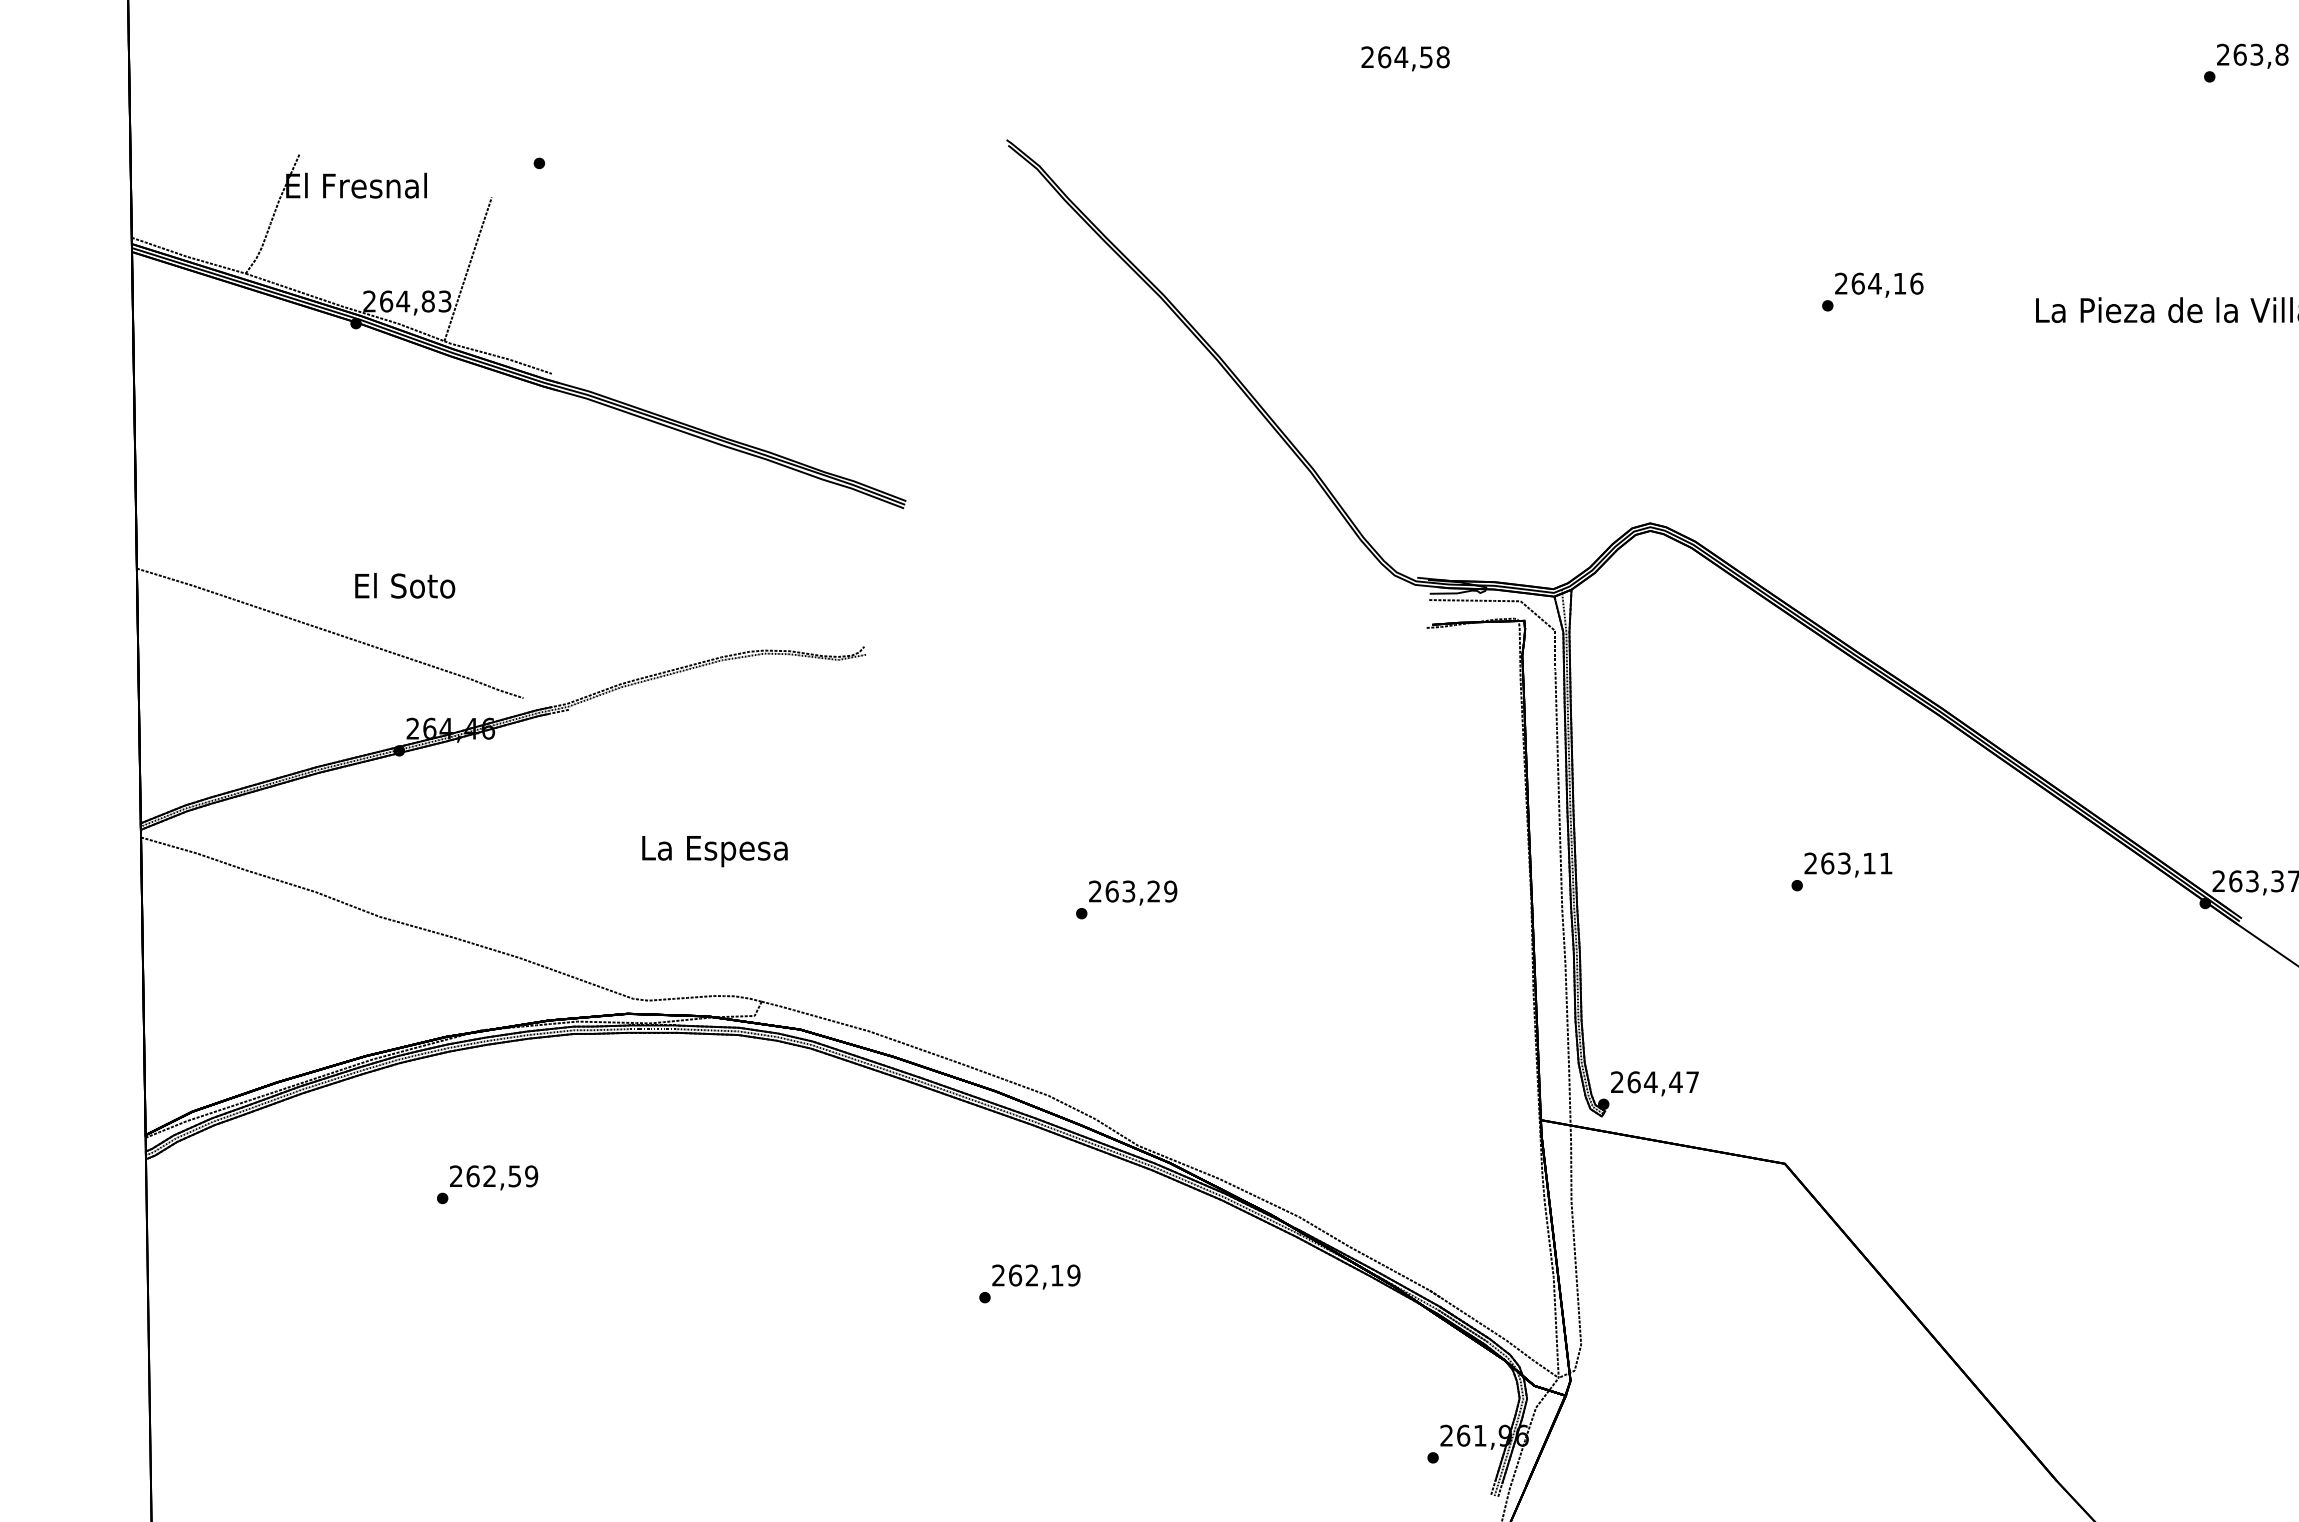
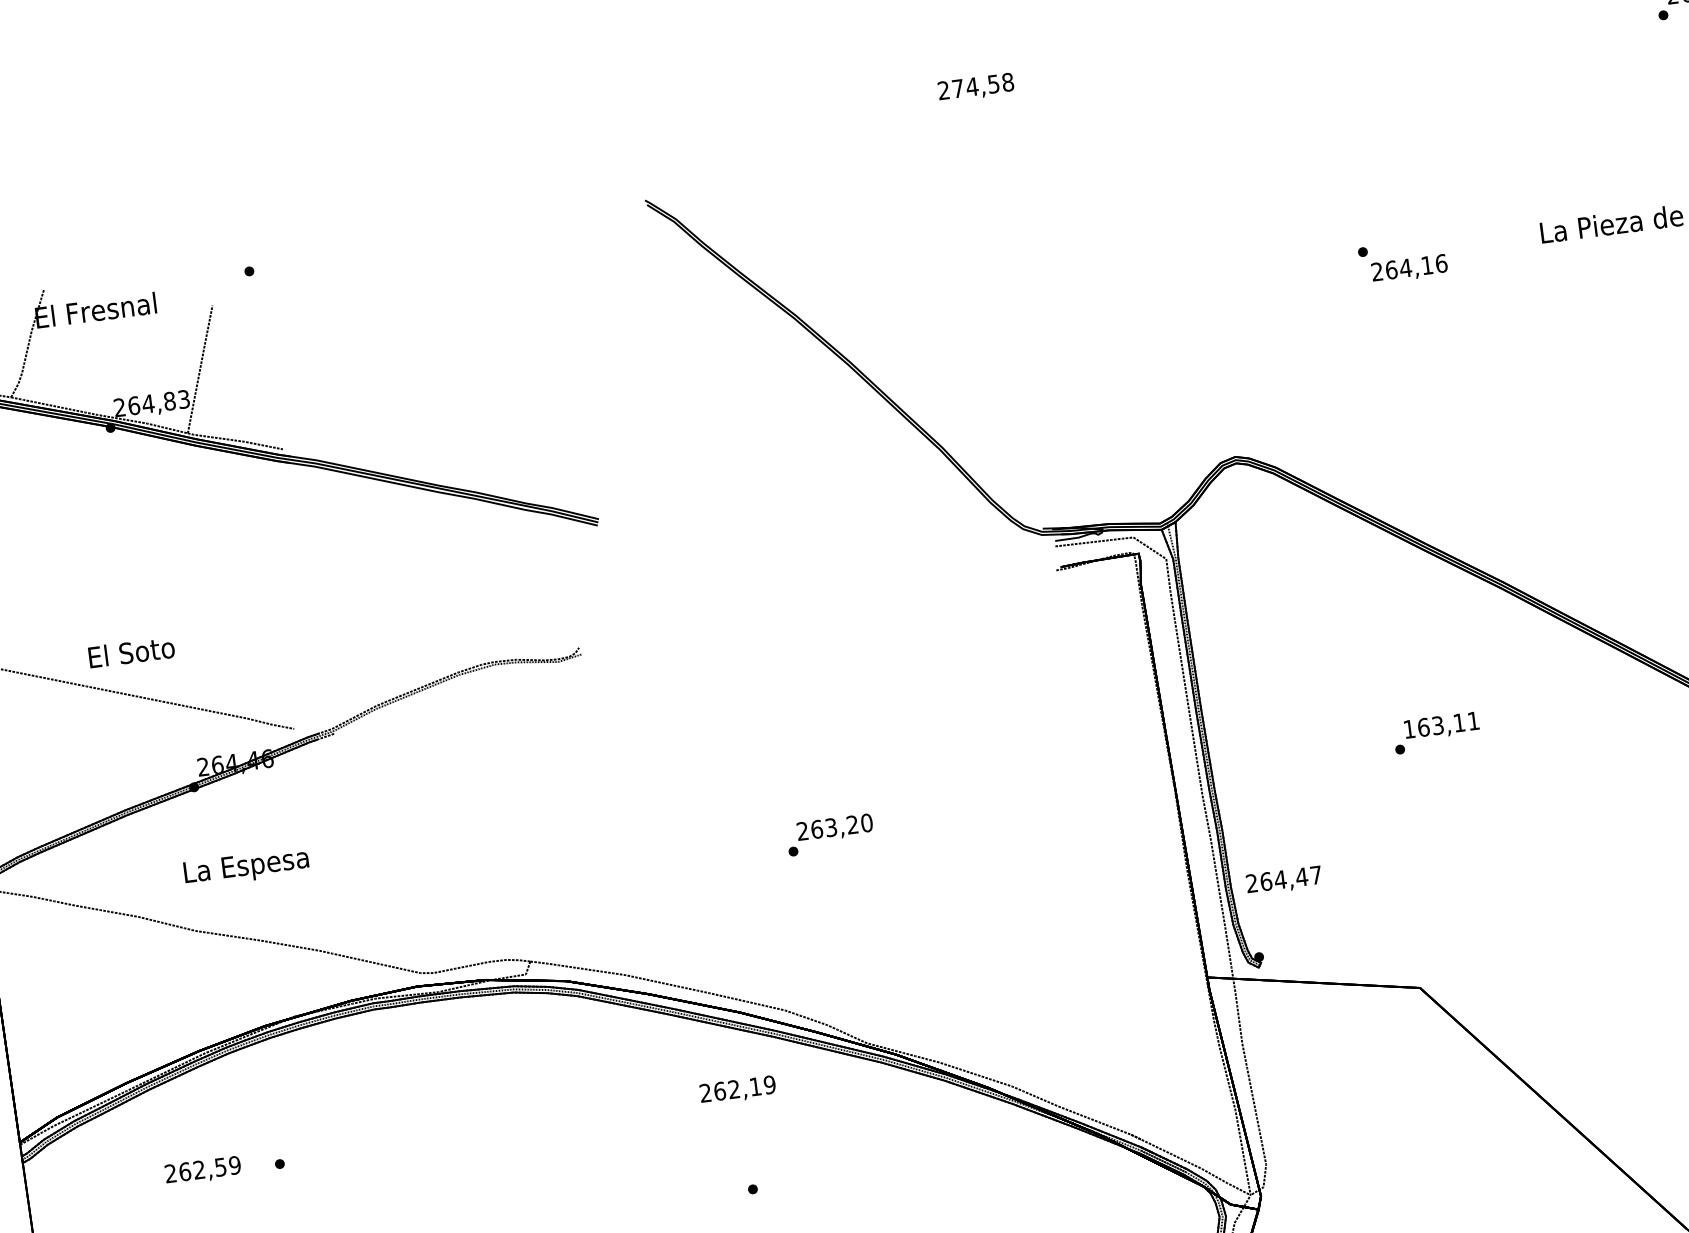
text: (1384, 57) -> (958, 88), 264,58 -> 274,58
text: (1879, 284) -> (1409, 268), moved
text: (405, 585) -> (131, 652), moved
text: (714, 851) -> (246, 867), moved
text: (1810, 863) -> (1409, 729), 263,11 -> 163,11
text: (1170, 891) -> (866, 823), 263,29 -> 263,20
text: (1654, 1083) -> (1283, 880), moved
text: (494, 1177) -> (203, 1170), moved
text: (1036, 1276) -> (738, 1089), moved

